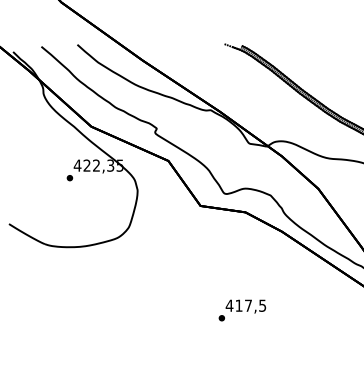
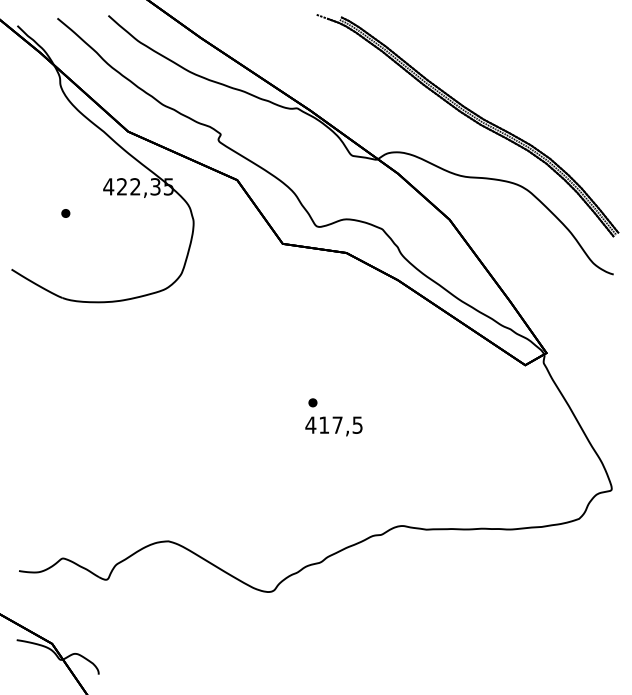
part: (69, 178) -> (65, 213), moved
text: (245, 306) -> (333, 426), moved

